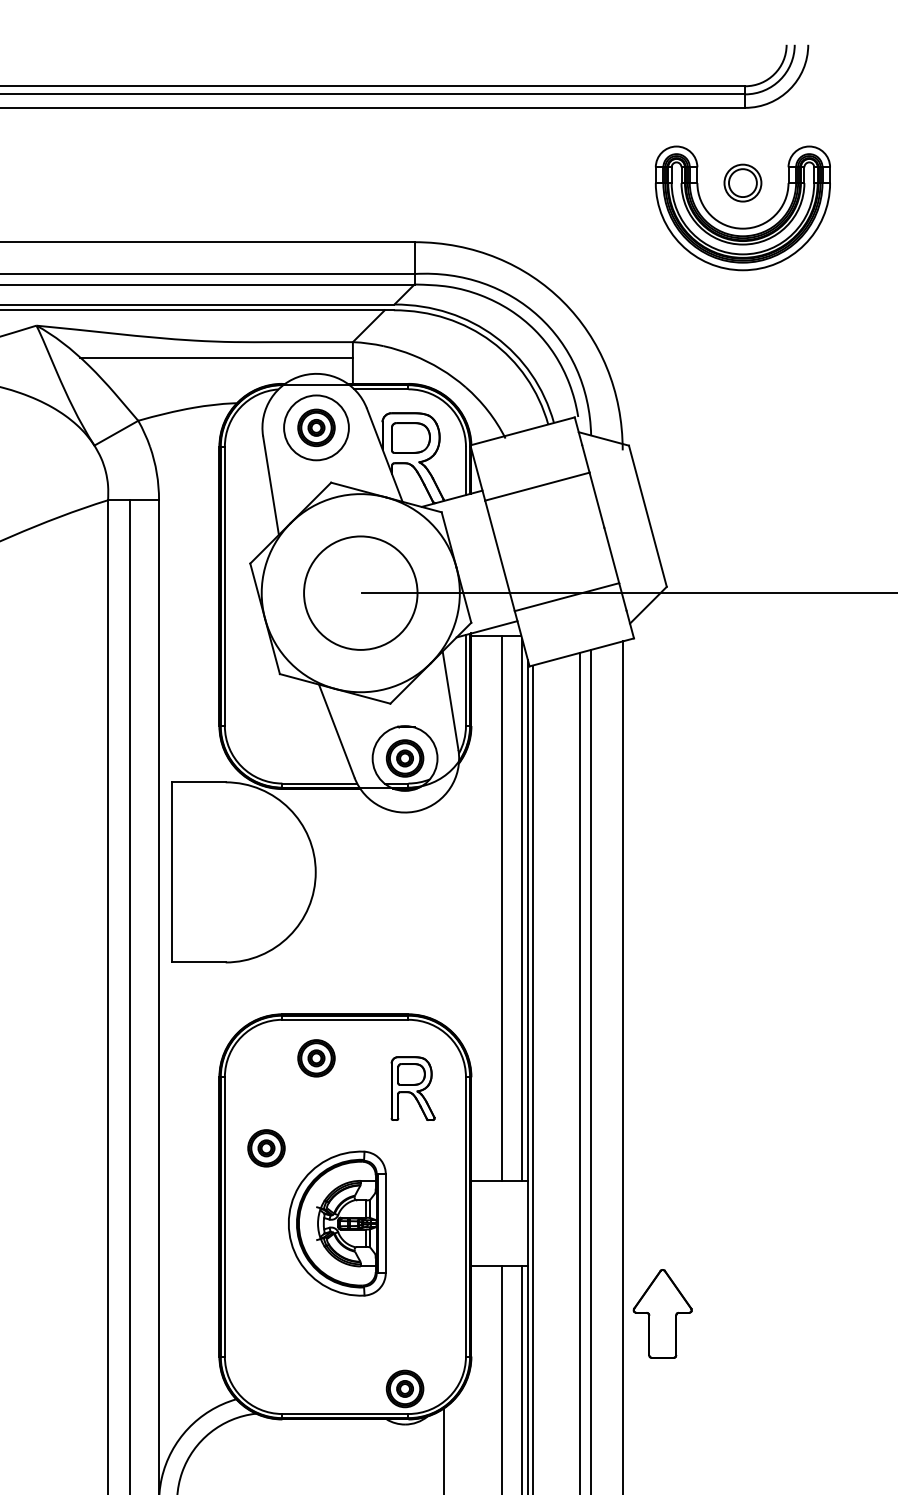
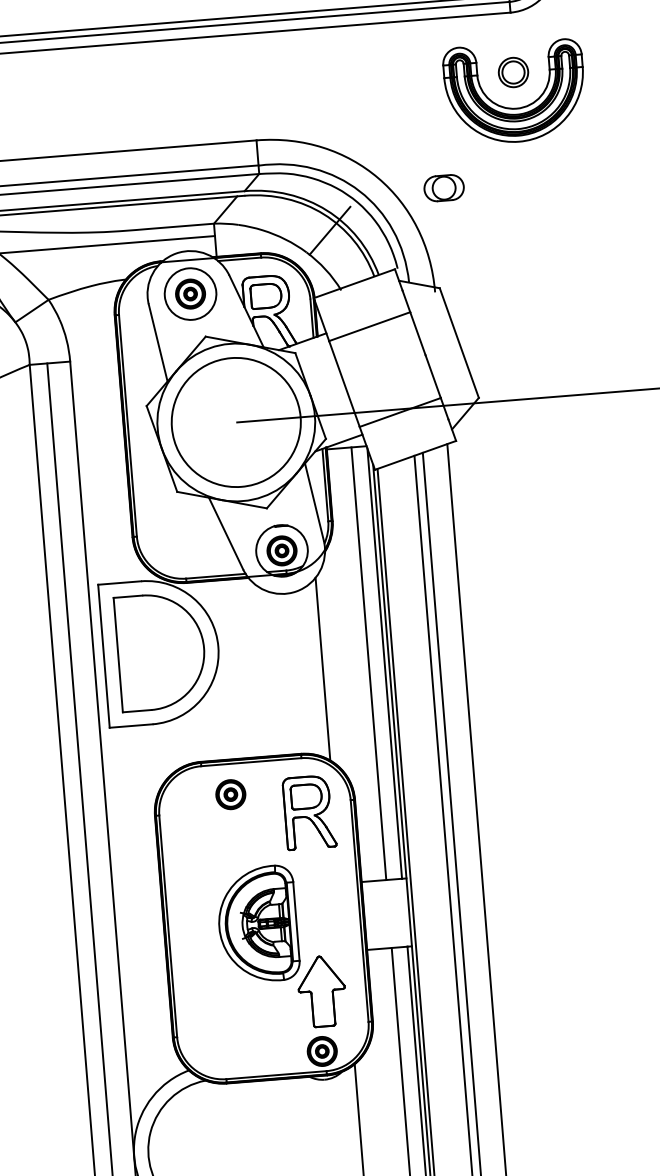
part: (644, 320) -> (444, 187), added
line: (497, 362) -> (330, 230), added
circle: (360, 593) -> (236, 422), size x1.43
part: (243, 872) -> (161, 651), added
line: (444, 910) -> (323, 669), added
part: (412, 1088) -> (308, 812), size x1.43
part: (266, 1148) -> (196, 869), removed
part: (662, 1313) -> (321, 991), moved

